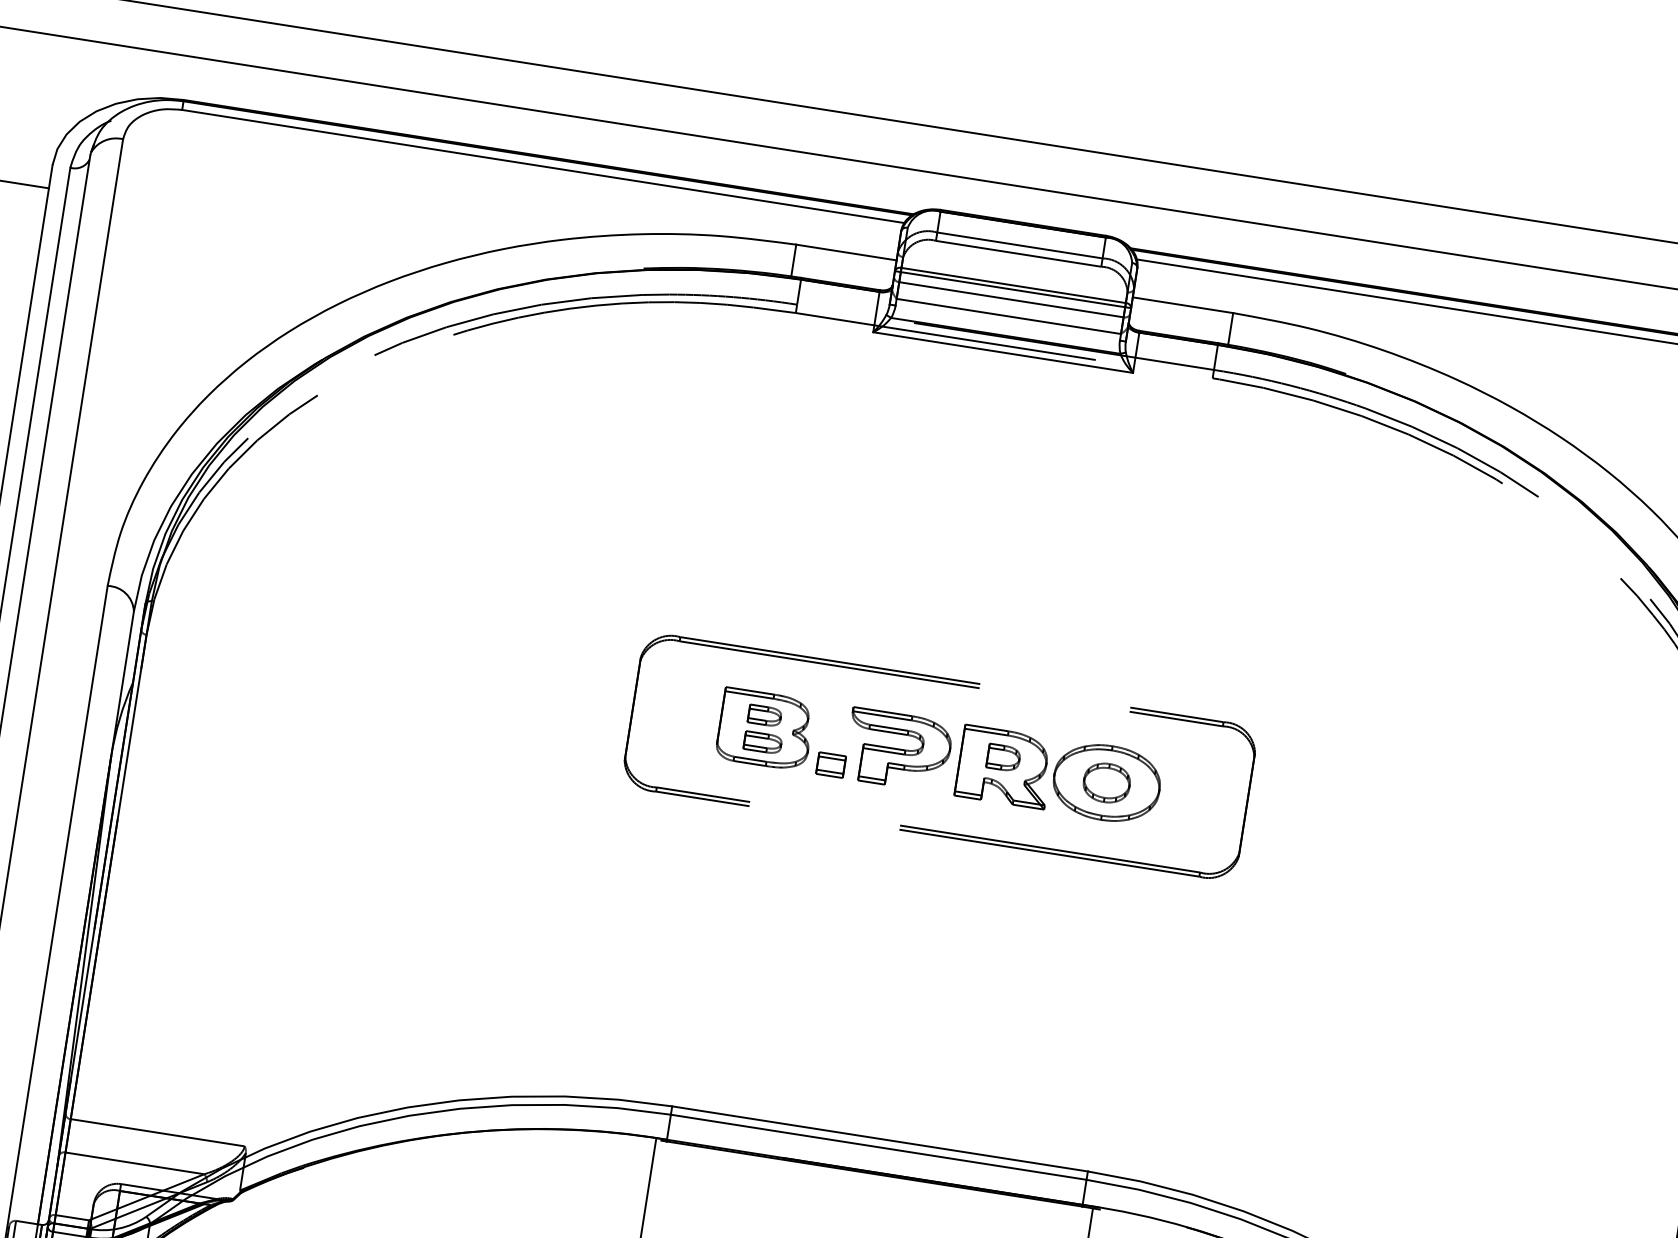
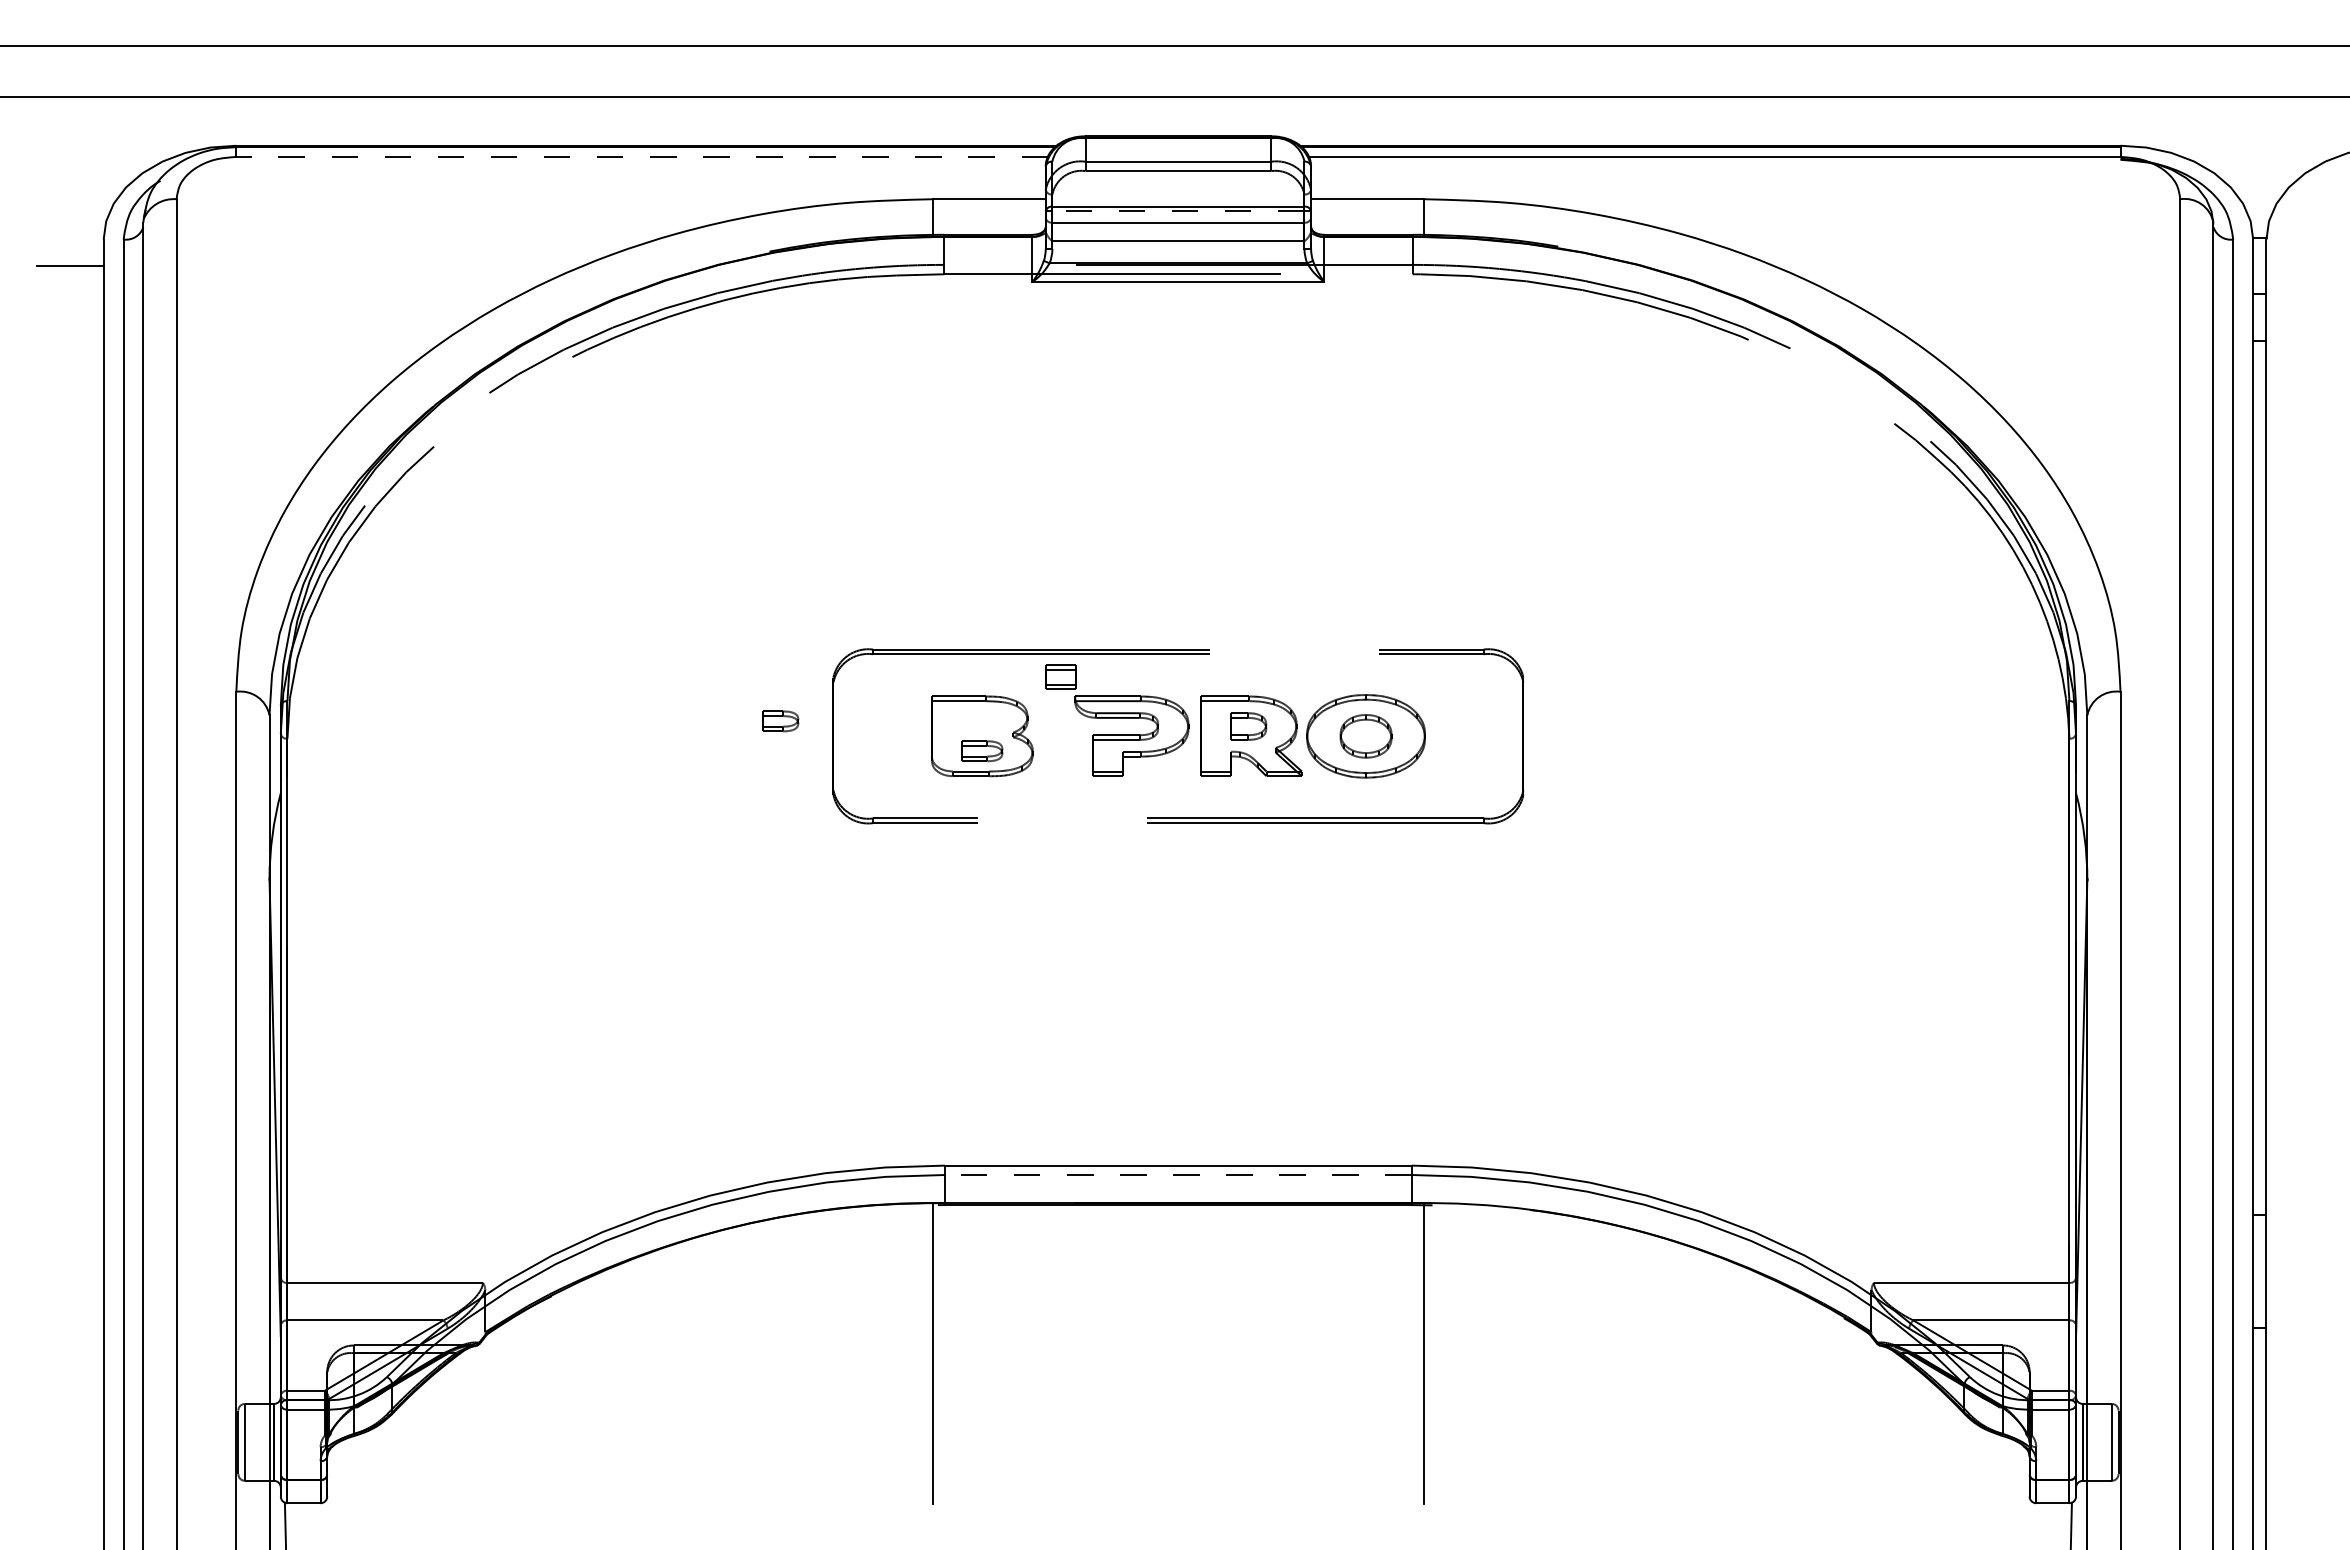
line: (543, 166) -> (642, 156), solid -> dashed
line: (1012, 289) -> (1177, 211), solid -> dashed
part: (764, 715) -> (780, 721), moved
part: (831, 764) -> (1060, 676), moved
line: (878, 1146) -> (1178, 1174), solid -> dashed

